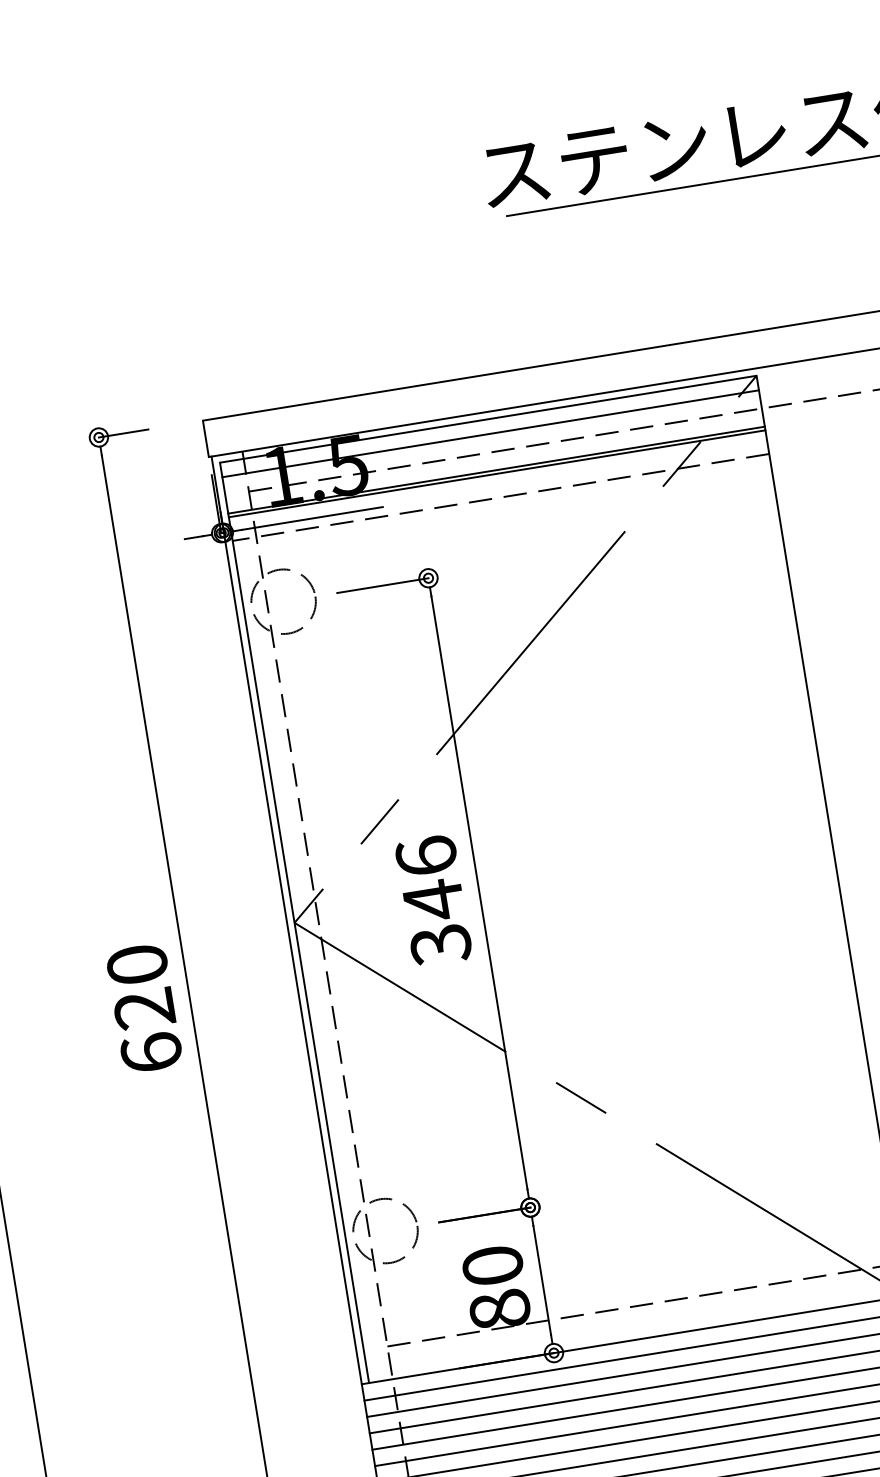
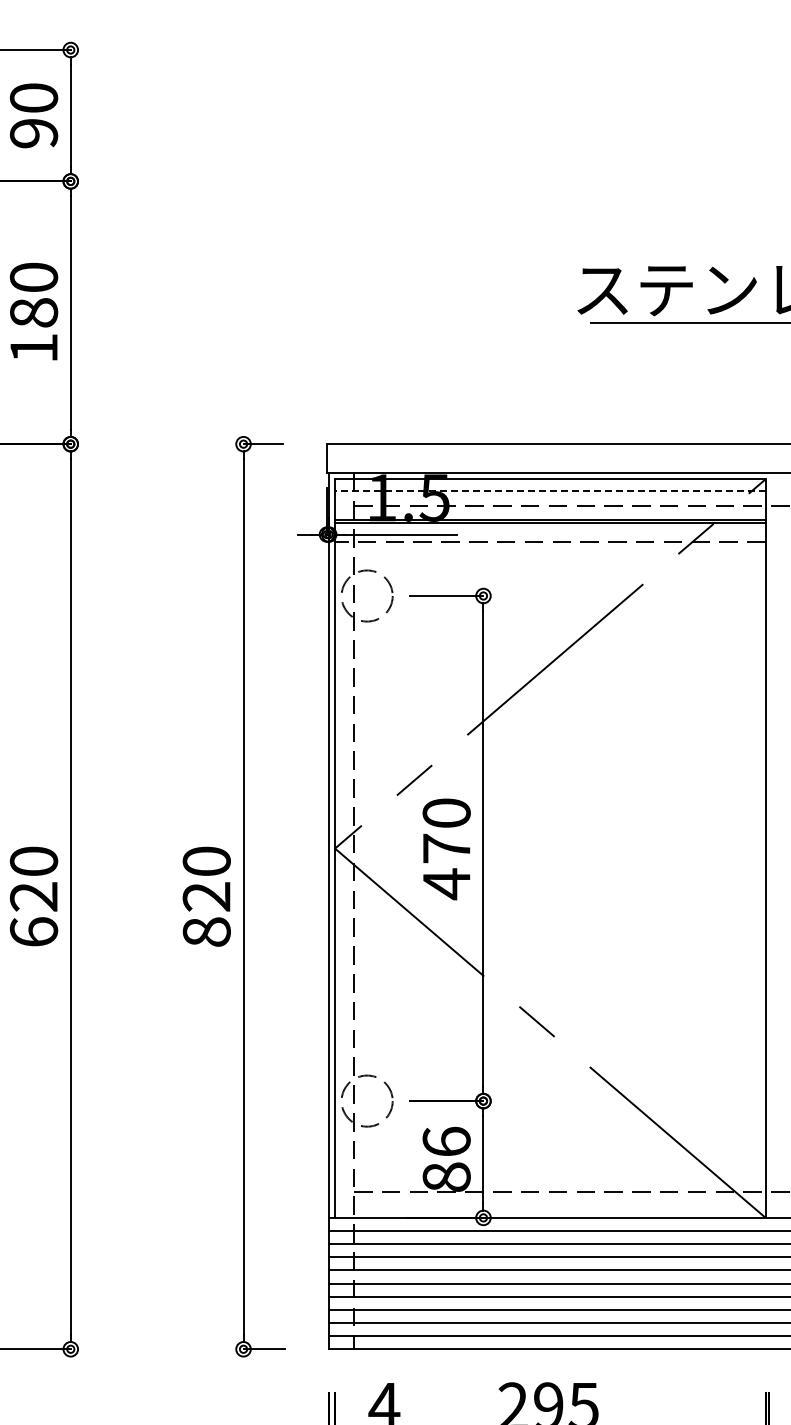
line: (489, 433) -> (549, 490), solid -> dashed
text: (433, 901) -> (446, 849), 346 -> 470
text: (151, 1052) -> (206, 931), 620 -> 820
text: (492, 1265) -> (446, 1141), 80 -> 86

